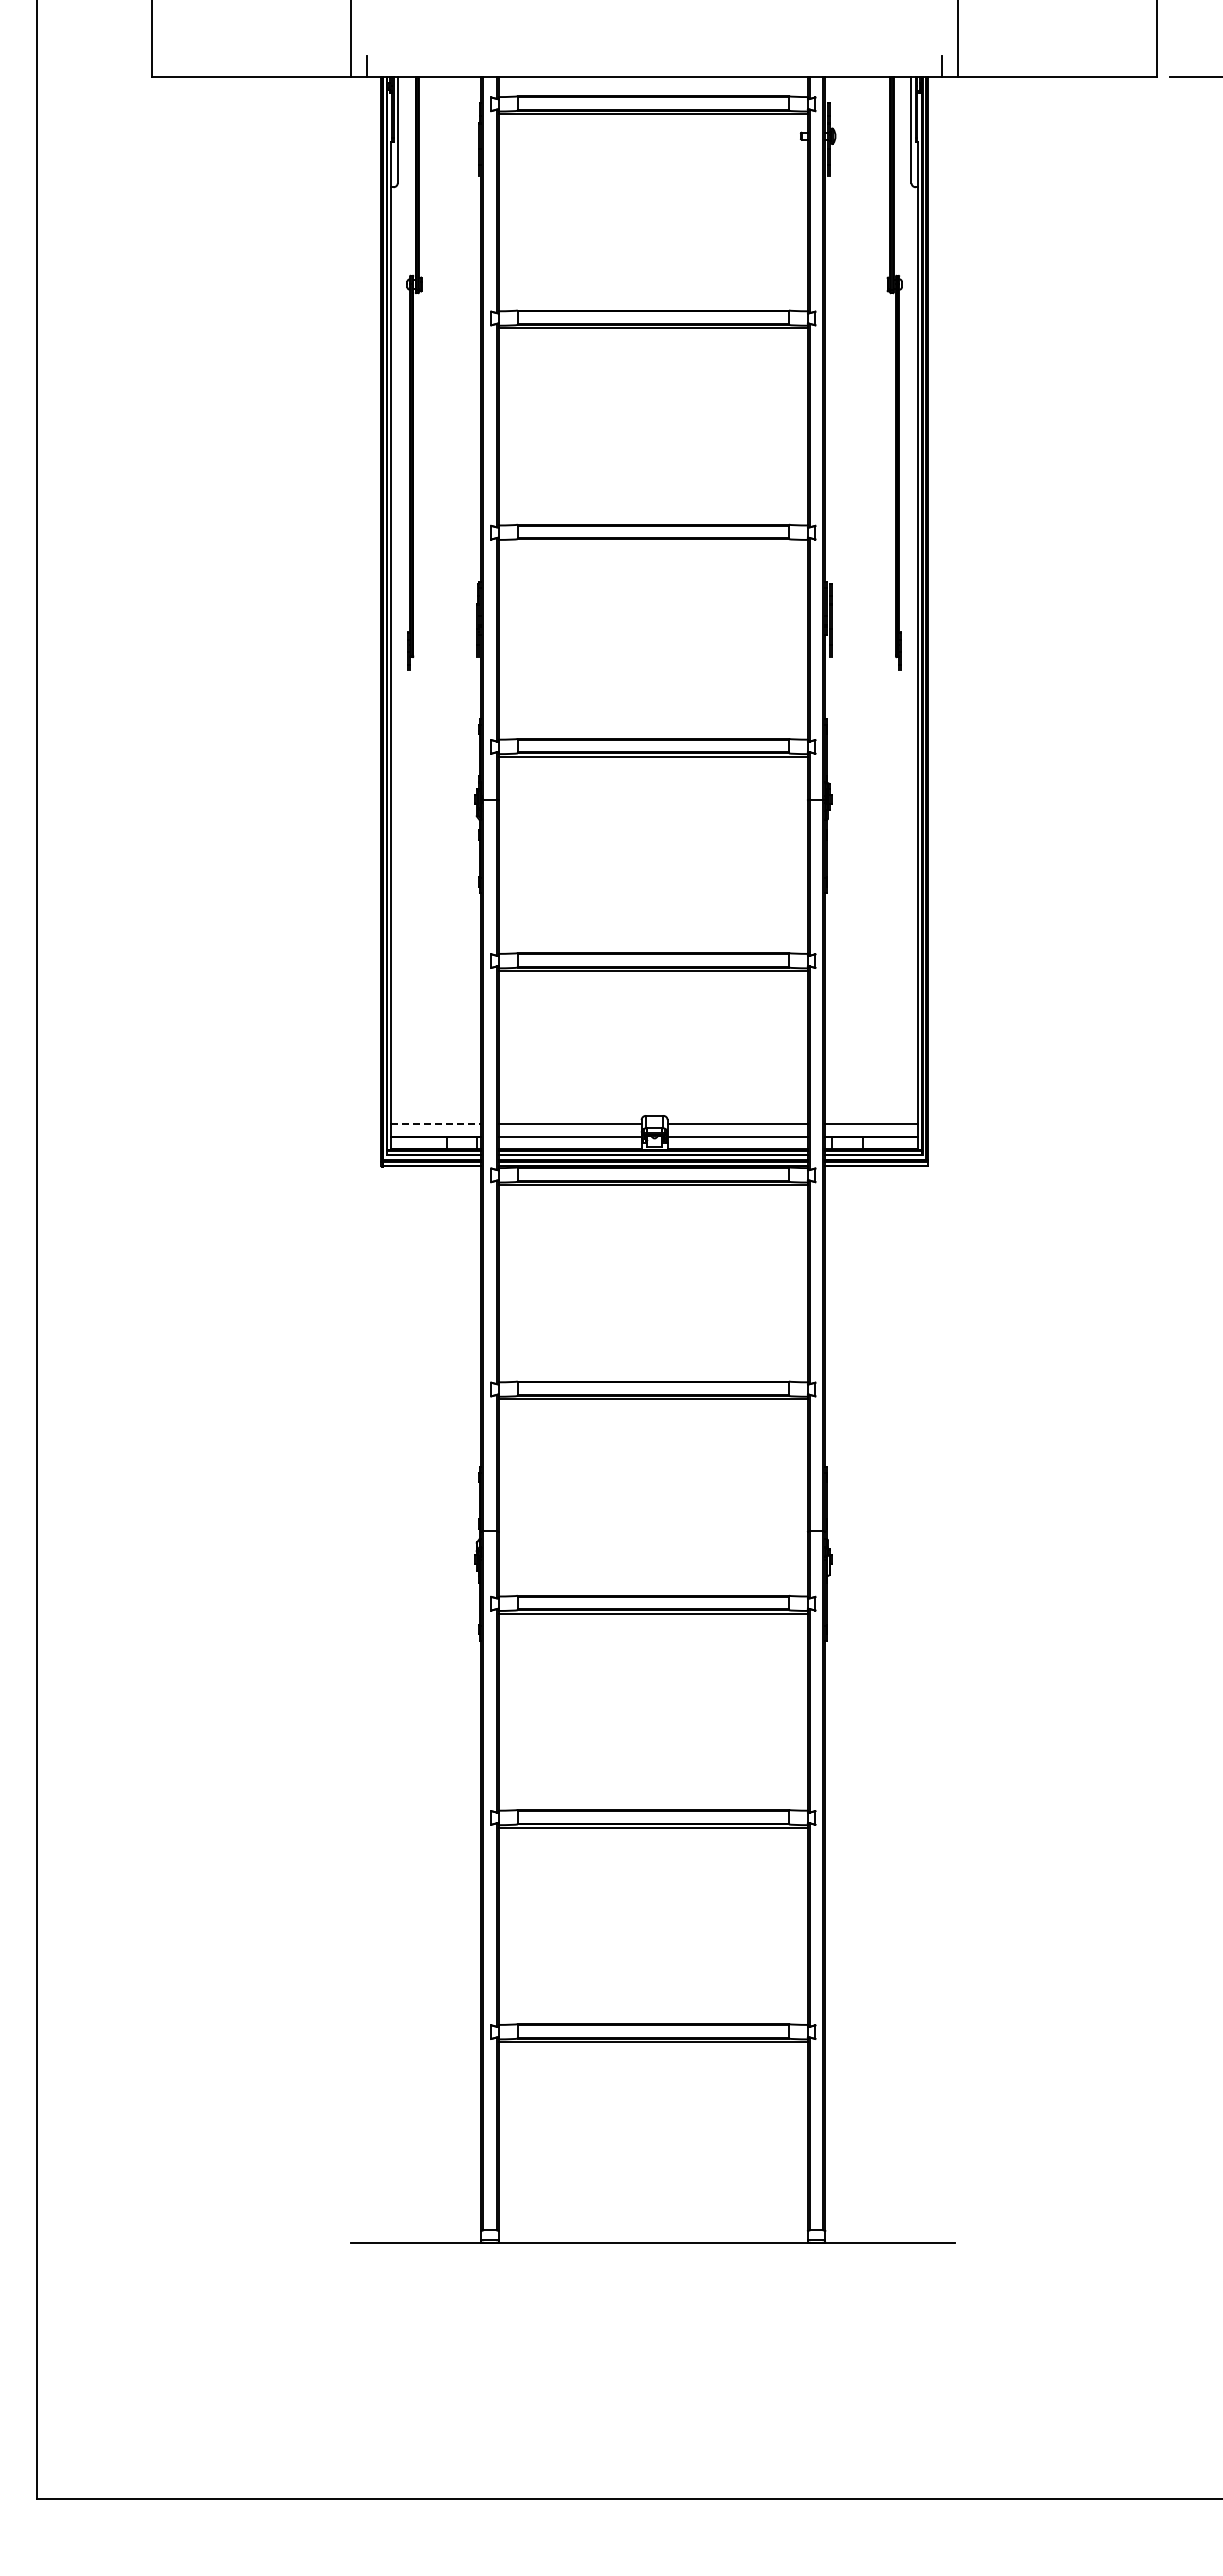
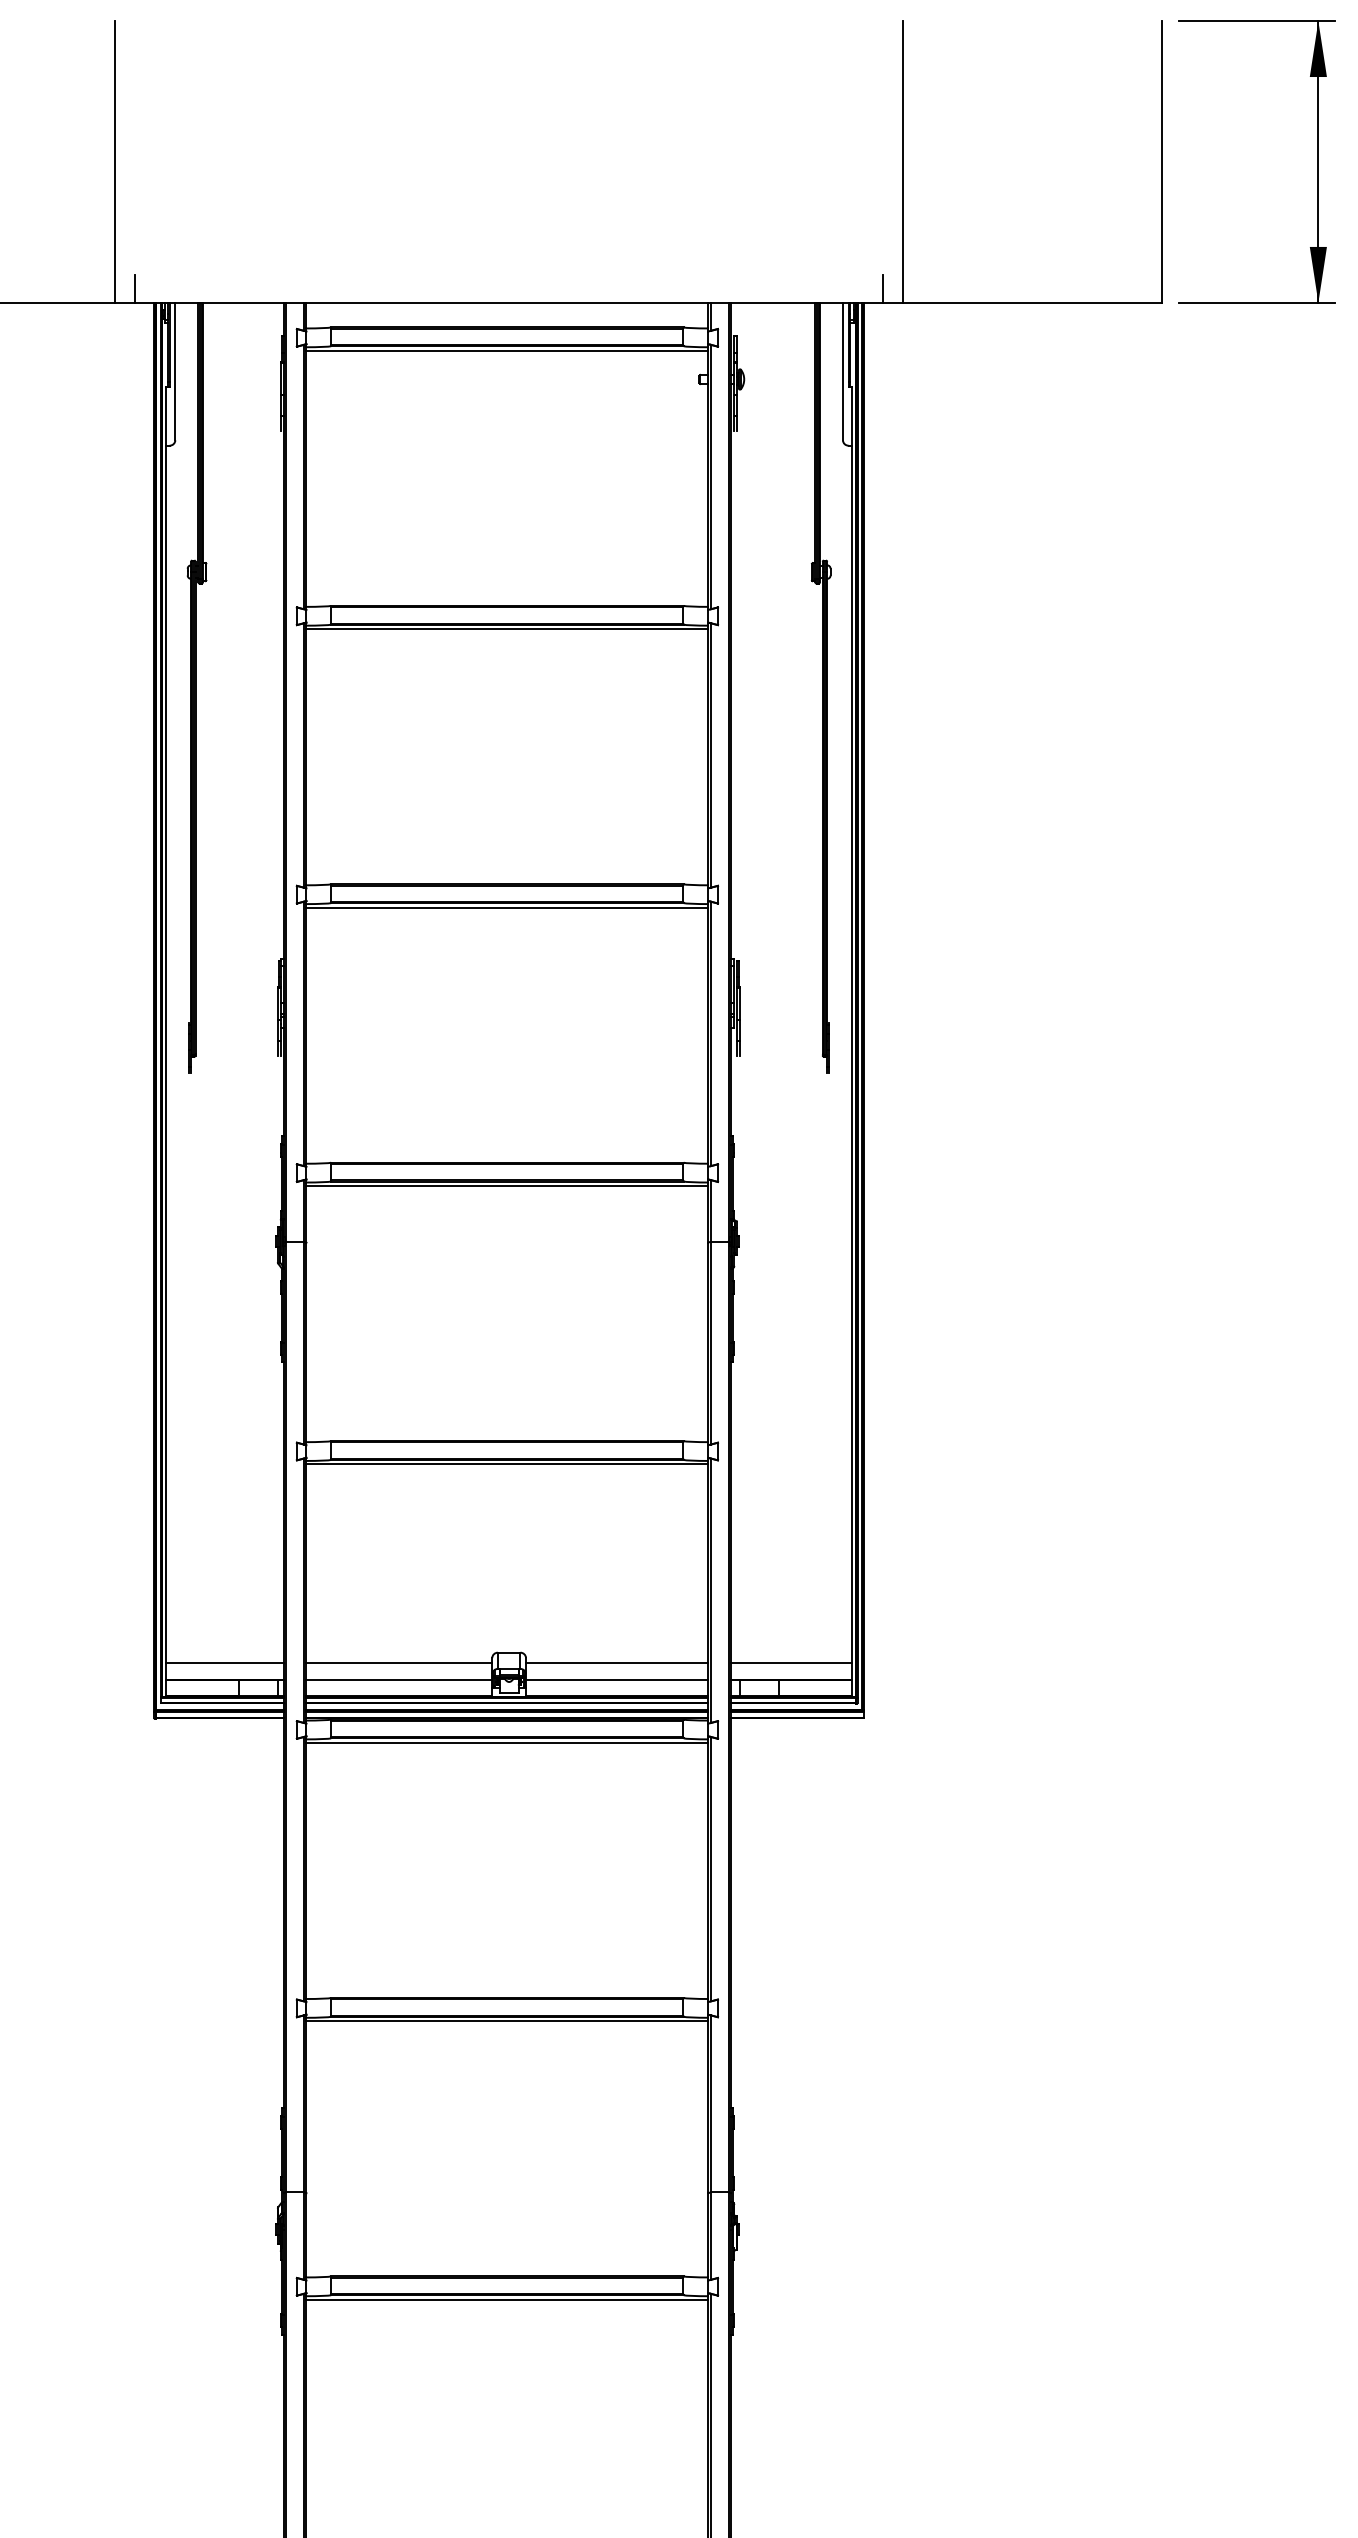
line: (652, 542) -> (506, 907), added
line: (436, 1124) -> (225, 1663), dashed -> solid

